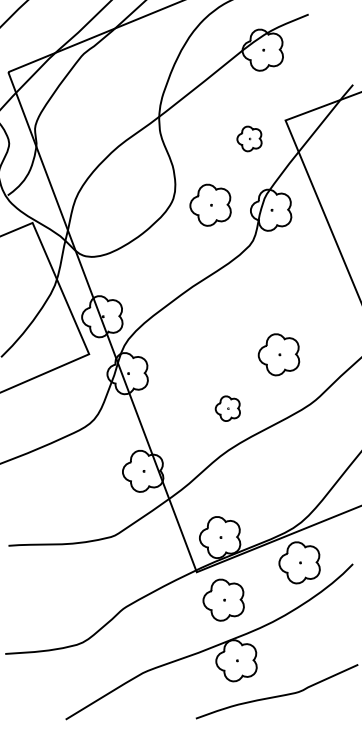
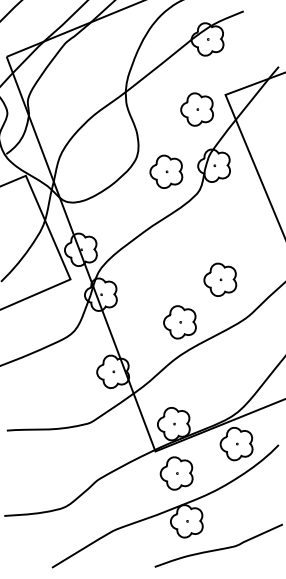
part: (248, 138) -> (196, 109), size x1.67
part: (210, 204) -> (166, 171), moved
part: (227, 408) -> (179, 322), size x1.67

